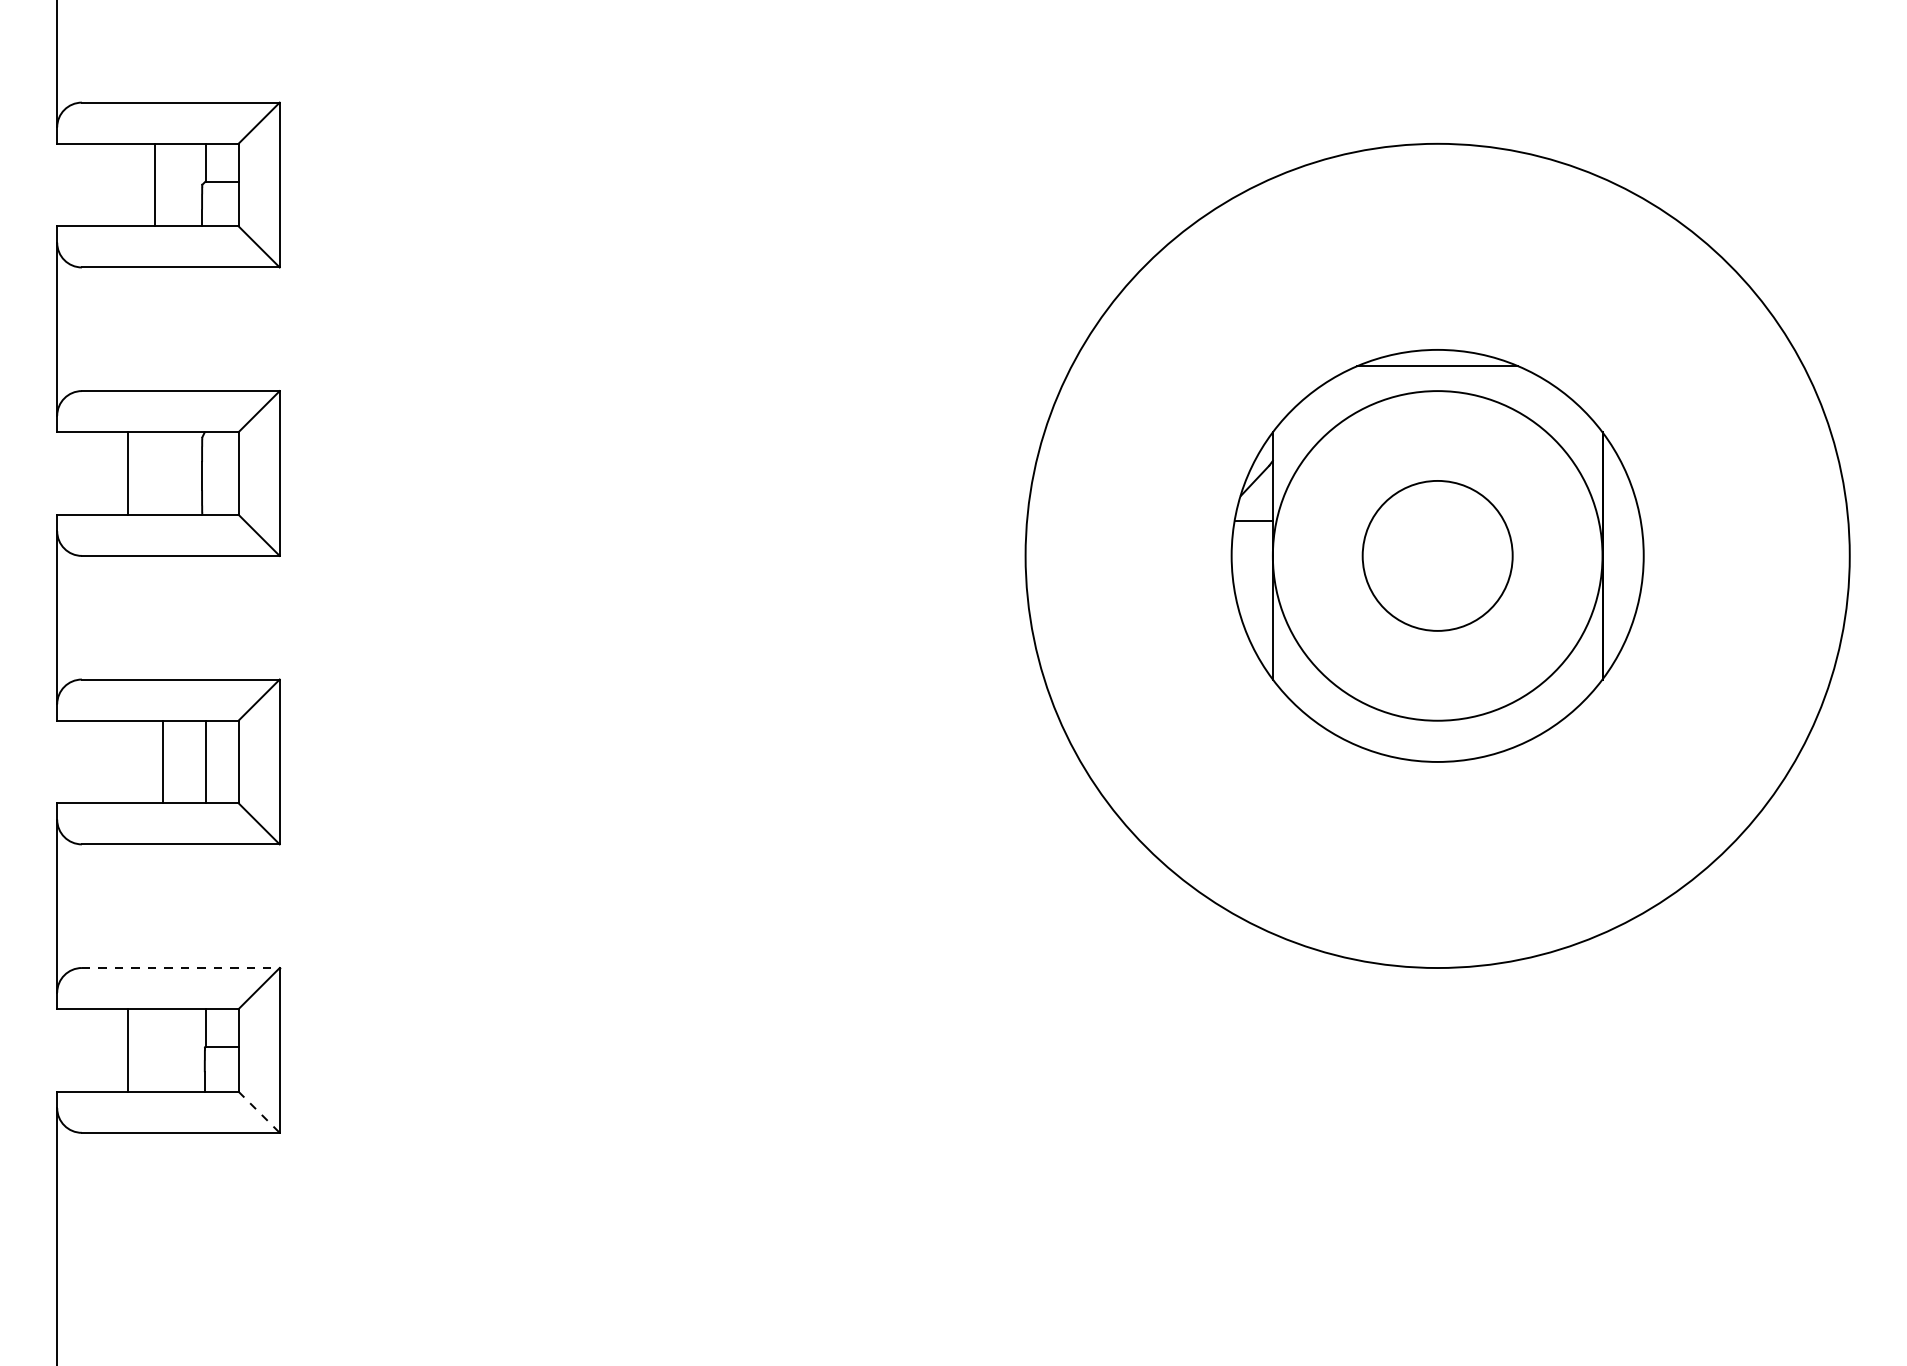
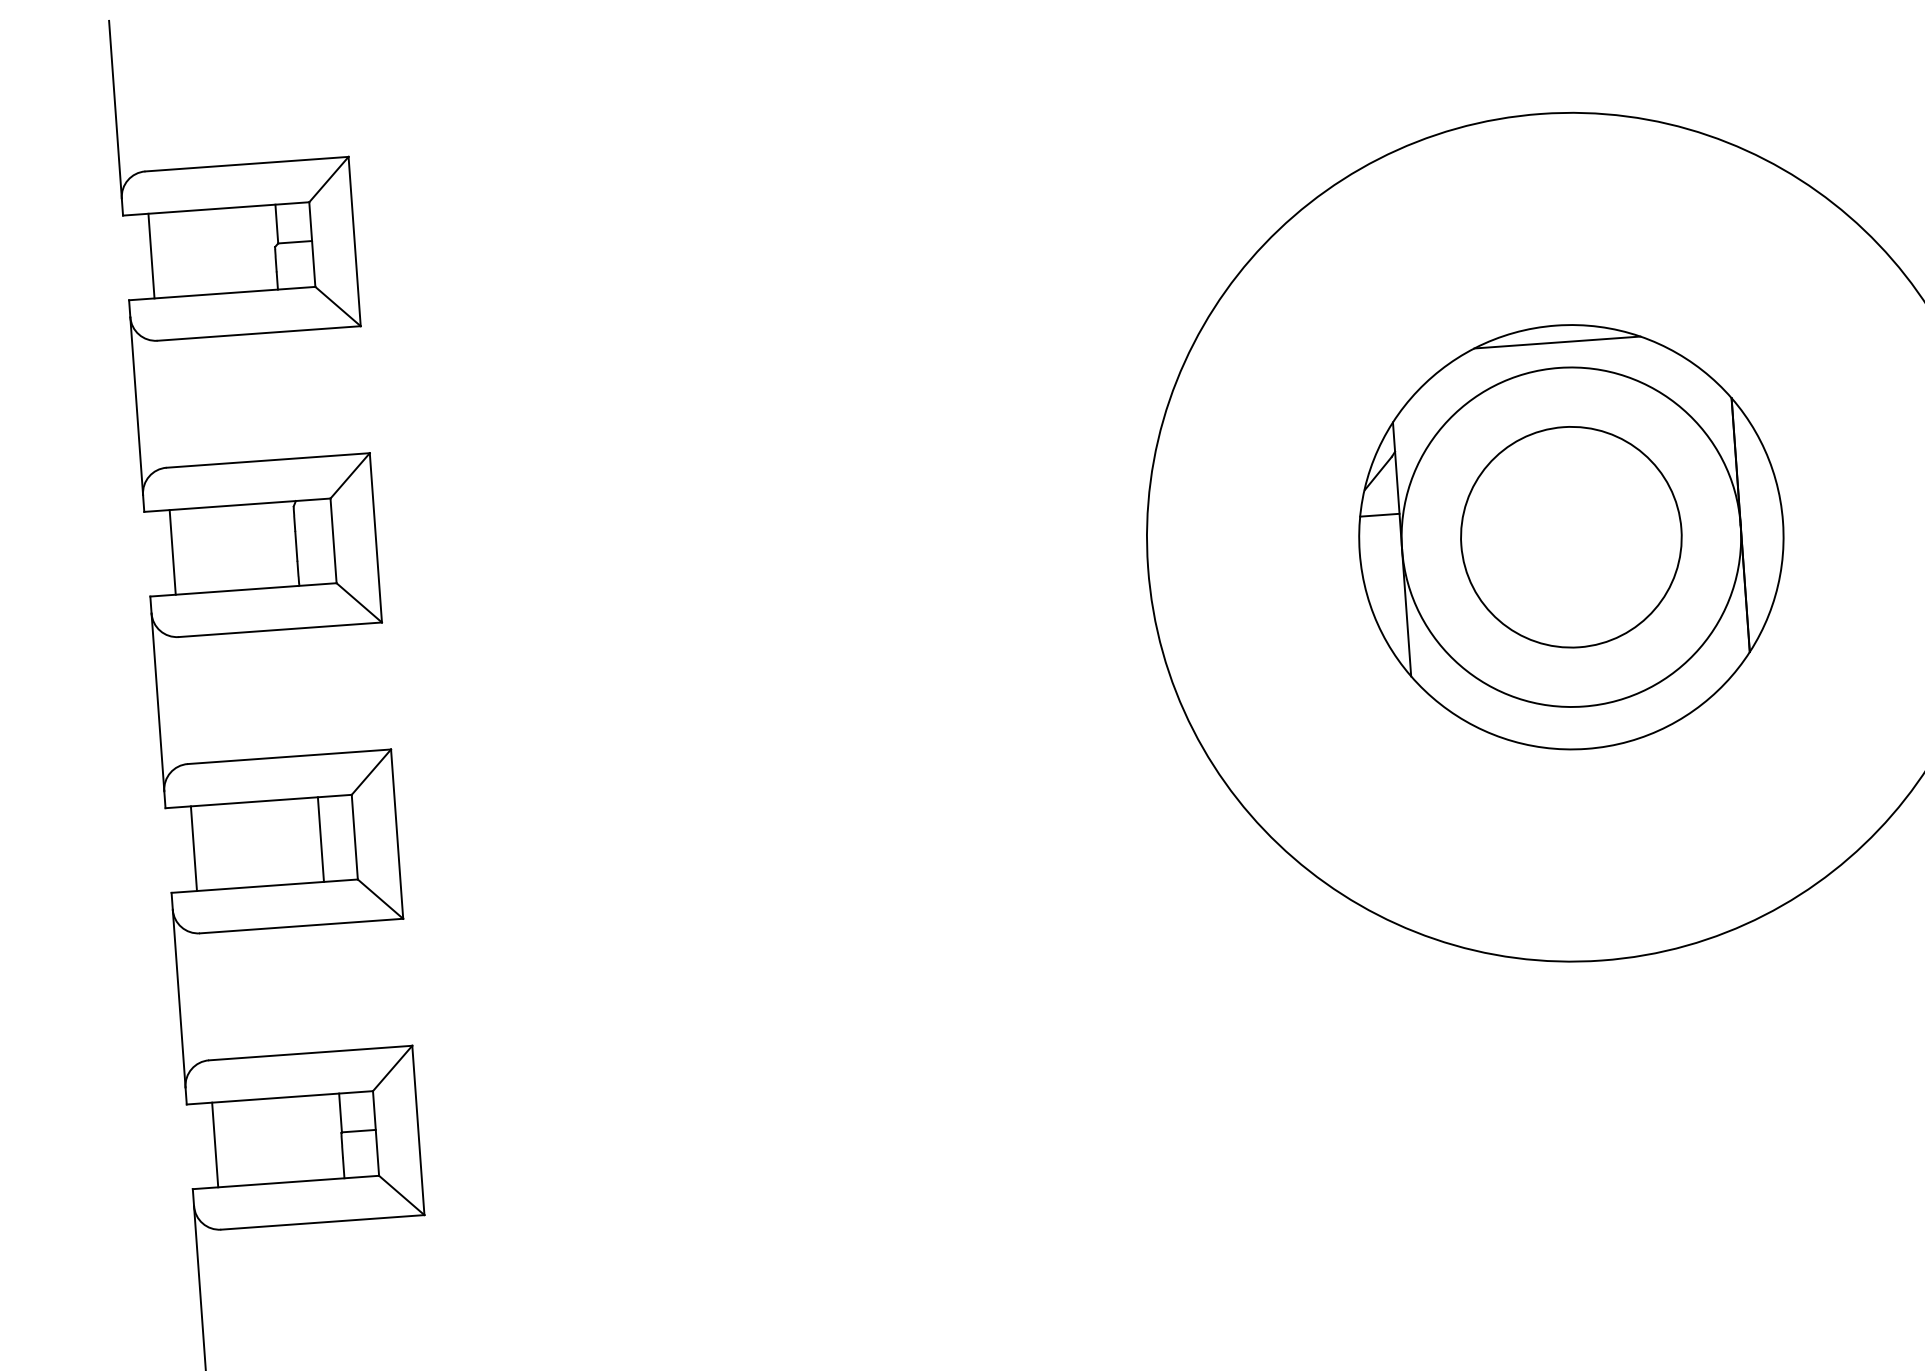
line: (154, 184) -> (151, 255), moved
line: (127, 473) -> (172, 552), moved
circle: (1437, 555) -> (1571, 536), size x1.43
line: (162, 761) -> (193, 848), moved
line: (180, 968) -> (310, 1053), dashed -> solid
line: (127, 1050) -> (214, 1145), moved
line: (259, 1112) -> (402, 1195), dashed -> solid

